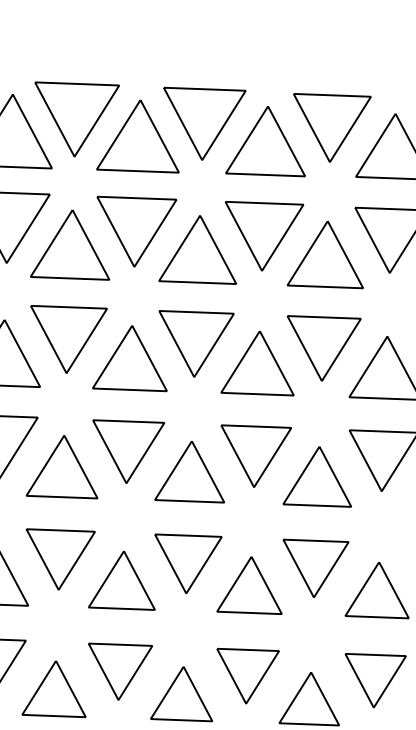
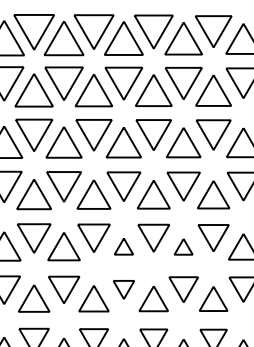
part: (122, 579) -> (123, 246), size x0.6
part: (250, 584) -> (183, 246), size x0.6
part: (118, 671) -> (123, 289), size x0.7

